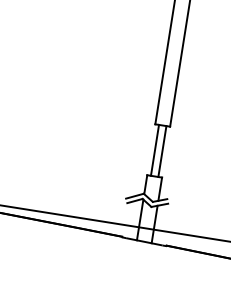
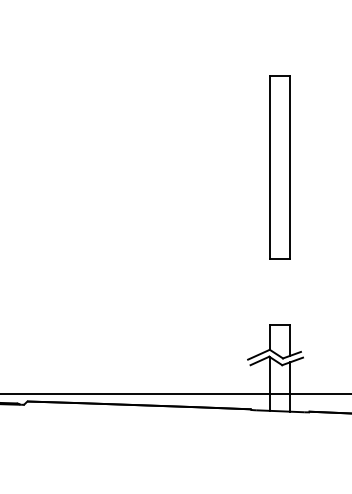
line: (155, 150) -> (275, 291), removed
line: (162, 151) -> (285, 291), removed

